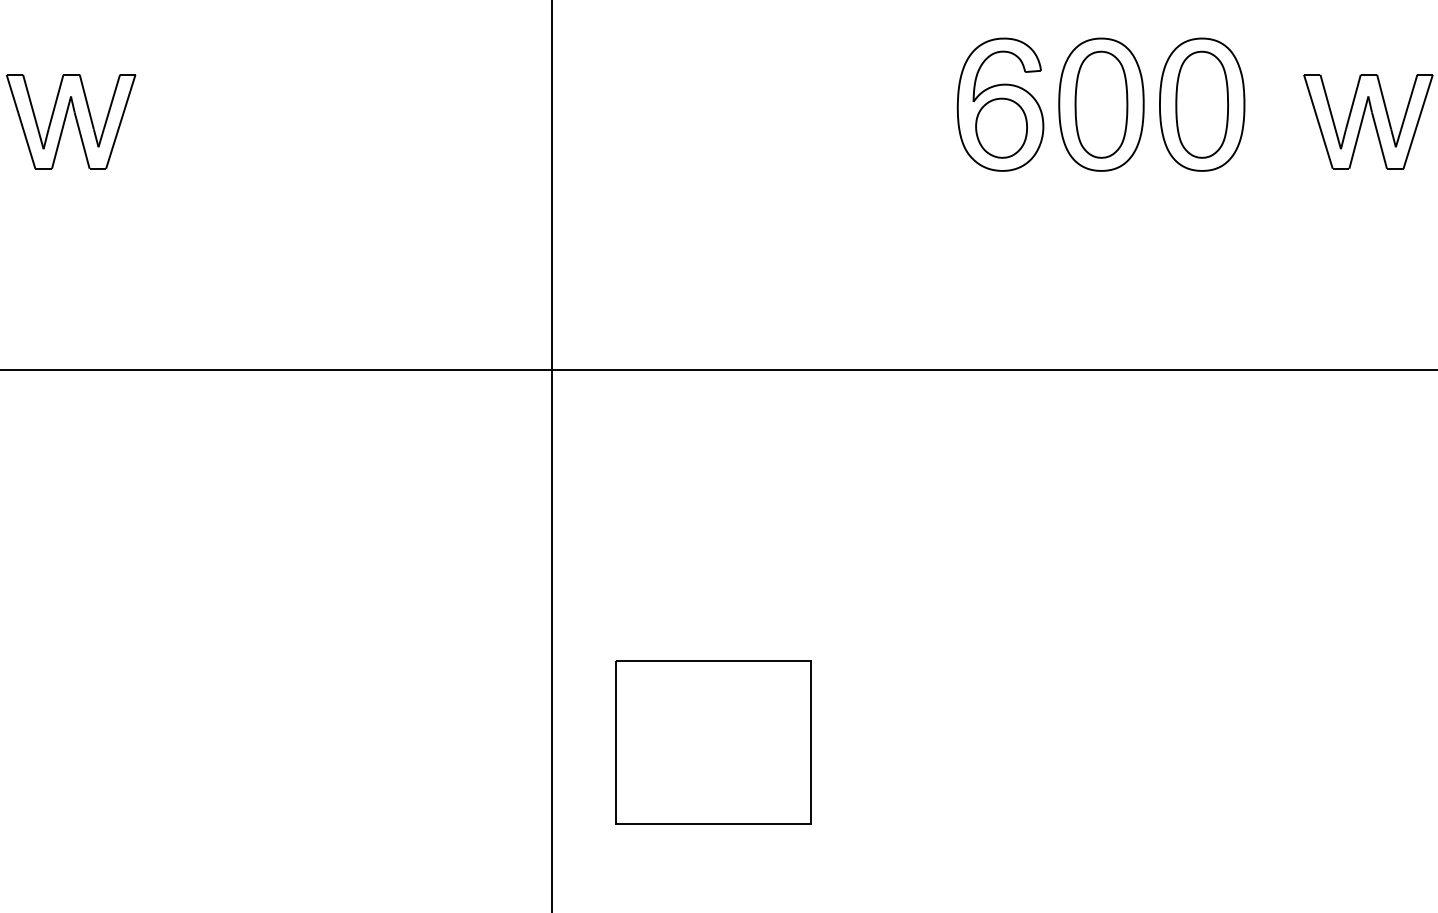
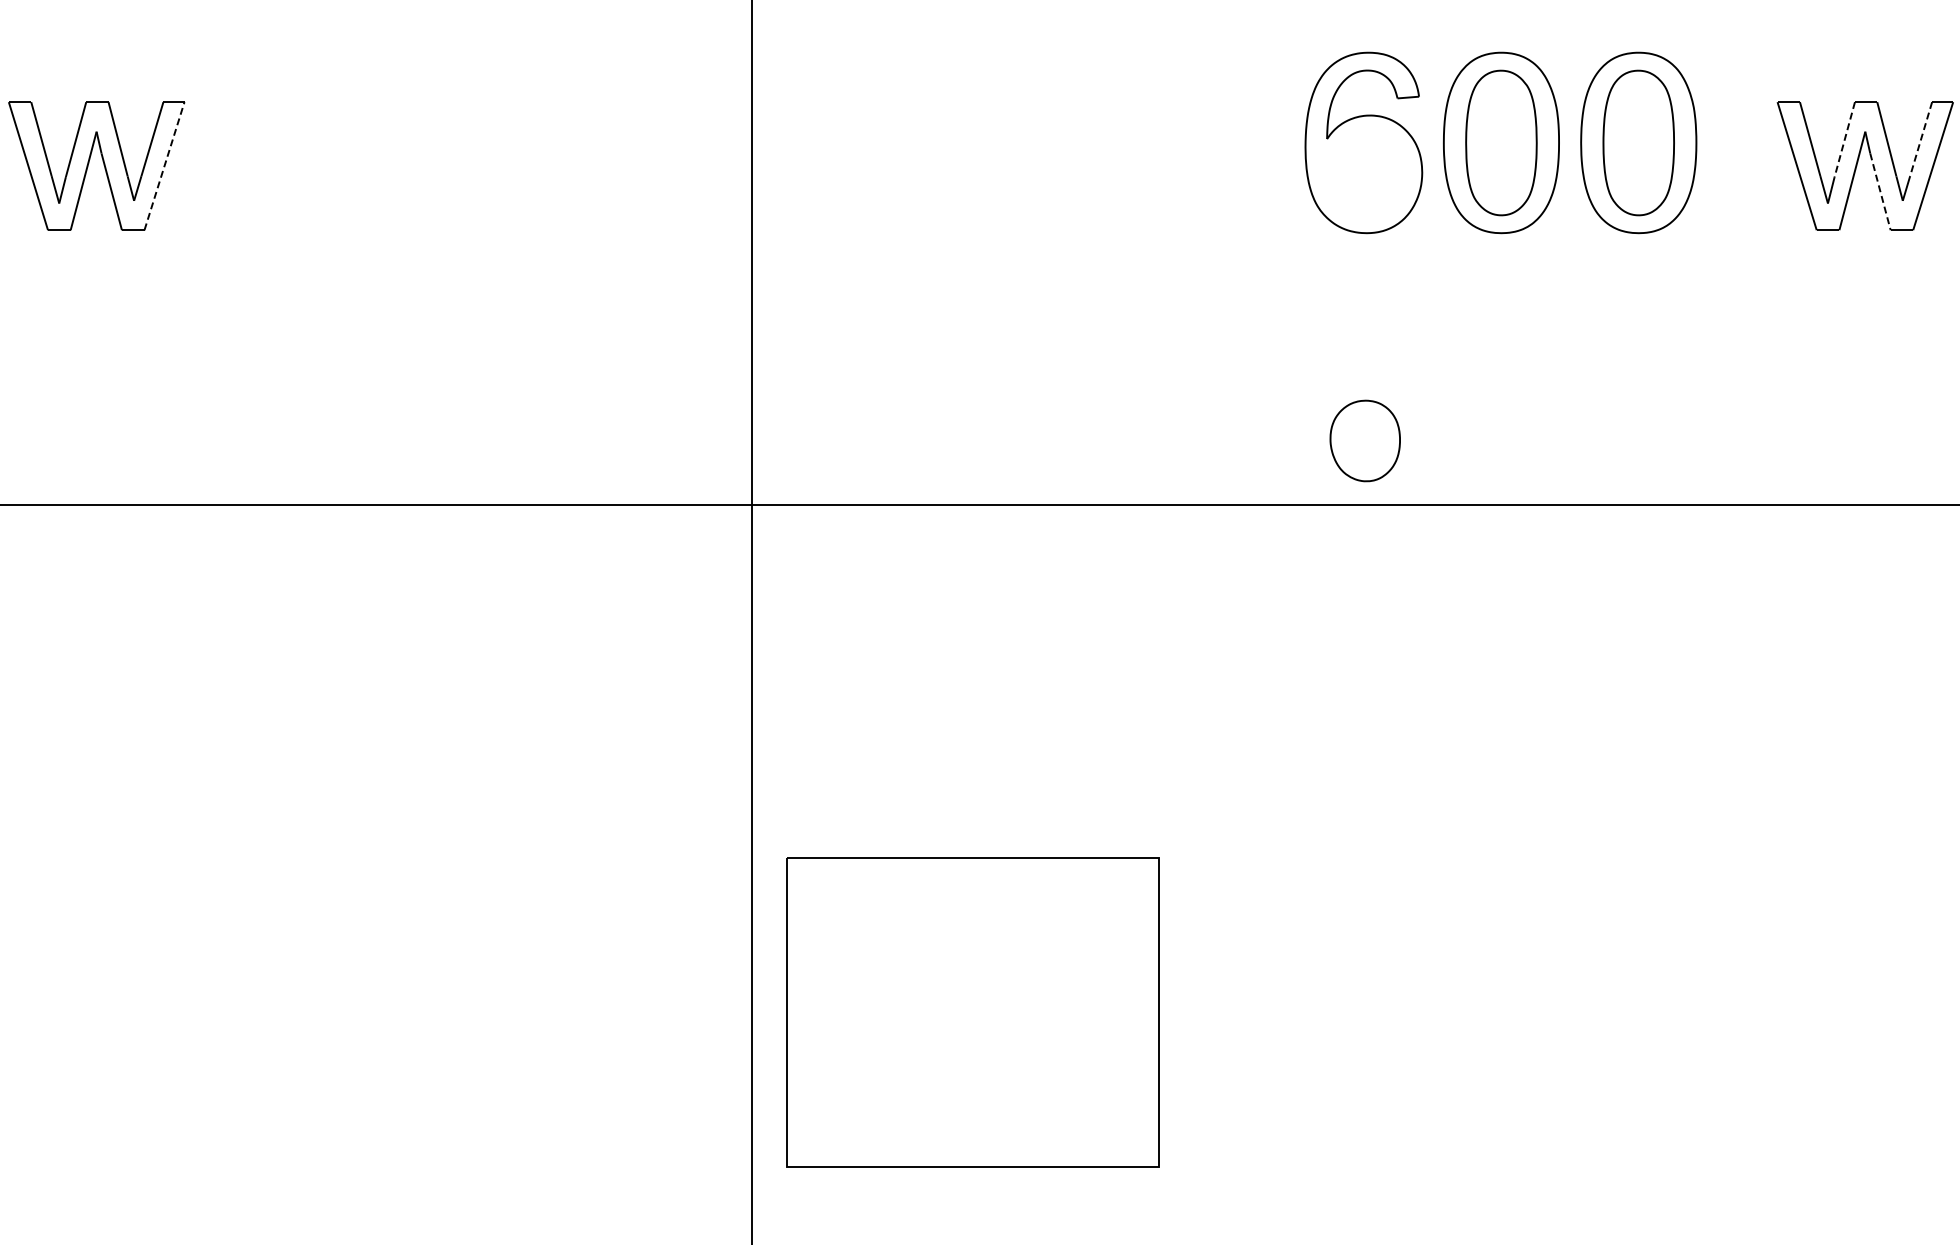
line: (1353, 102) -> (1844, 139), solid -> dashed
line: (1409, 102) -> (1921, 139), solid -> dashed
line: (120, 121) -> (164, 165), solid -> dashed
part: (1001, 127) -> (1364, 440), moved
line: (1379, 140) -> (1880, 191), solid -> dashed
part: (713, 742) -> (972, 1012), size x1.4

